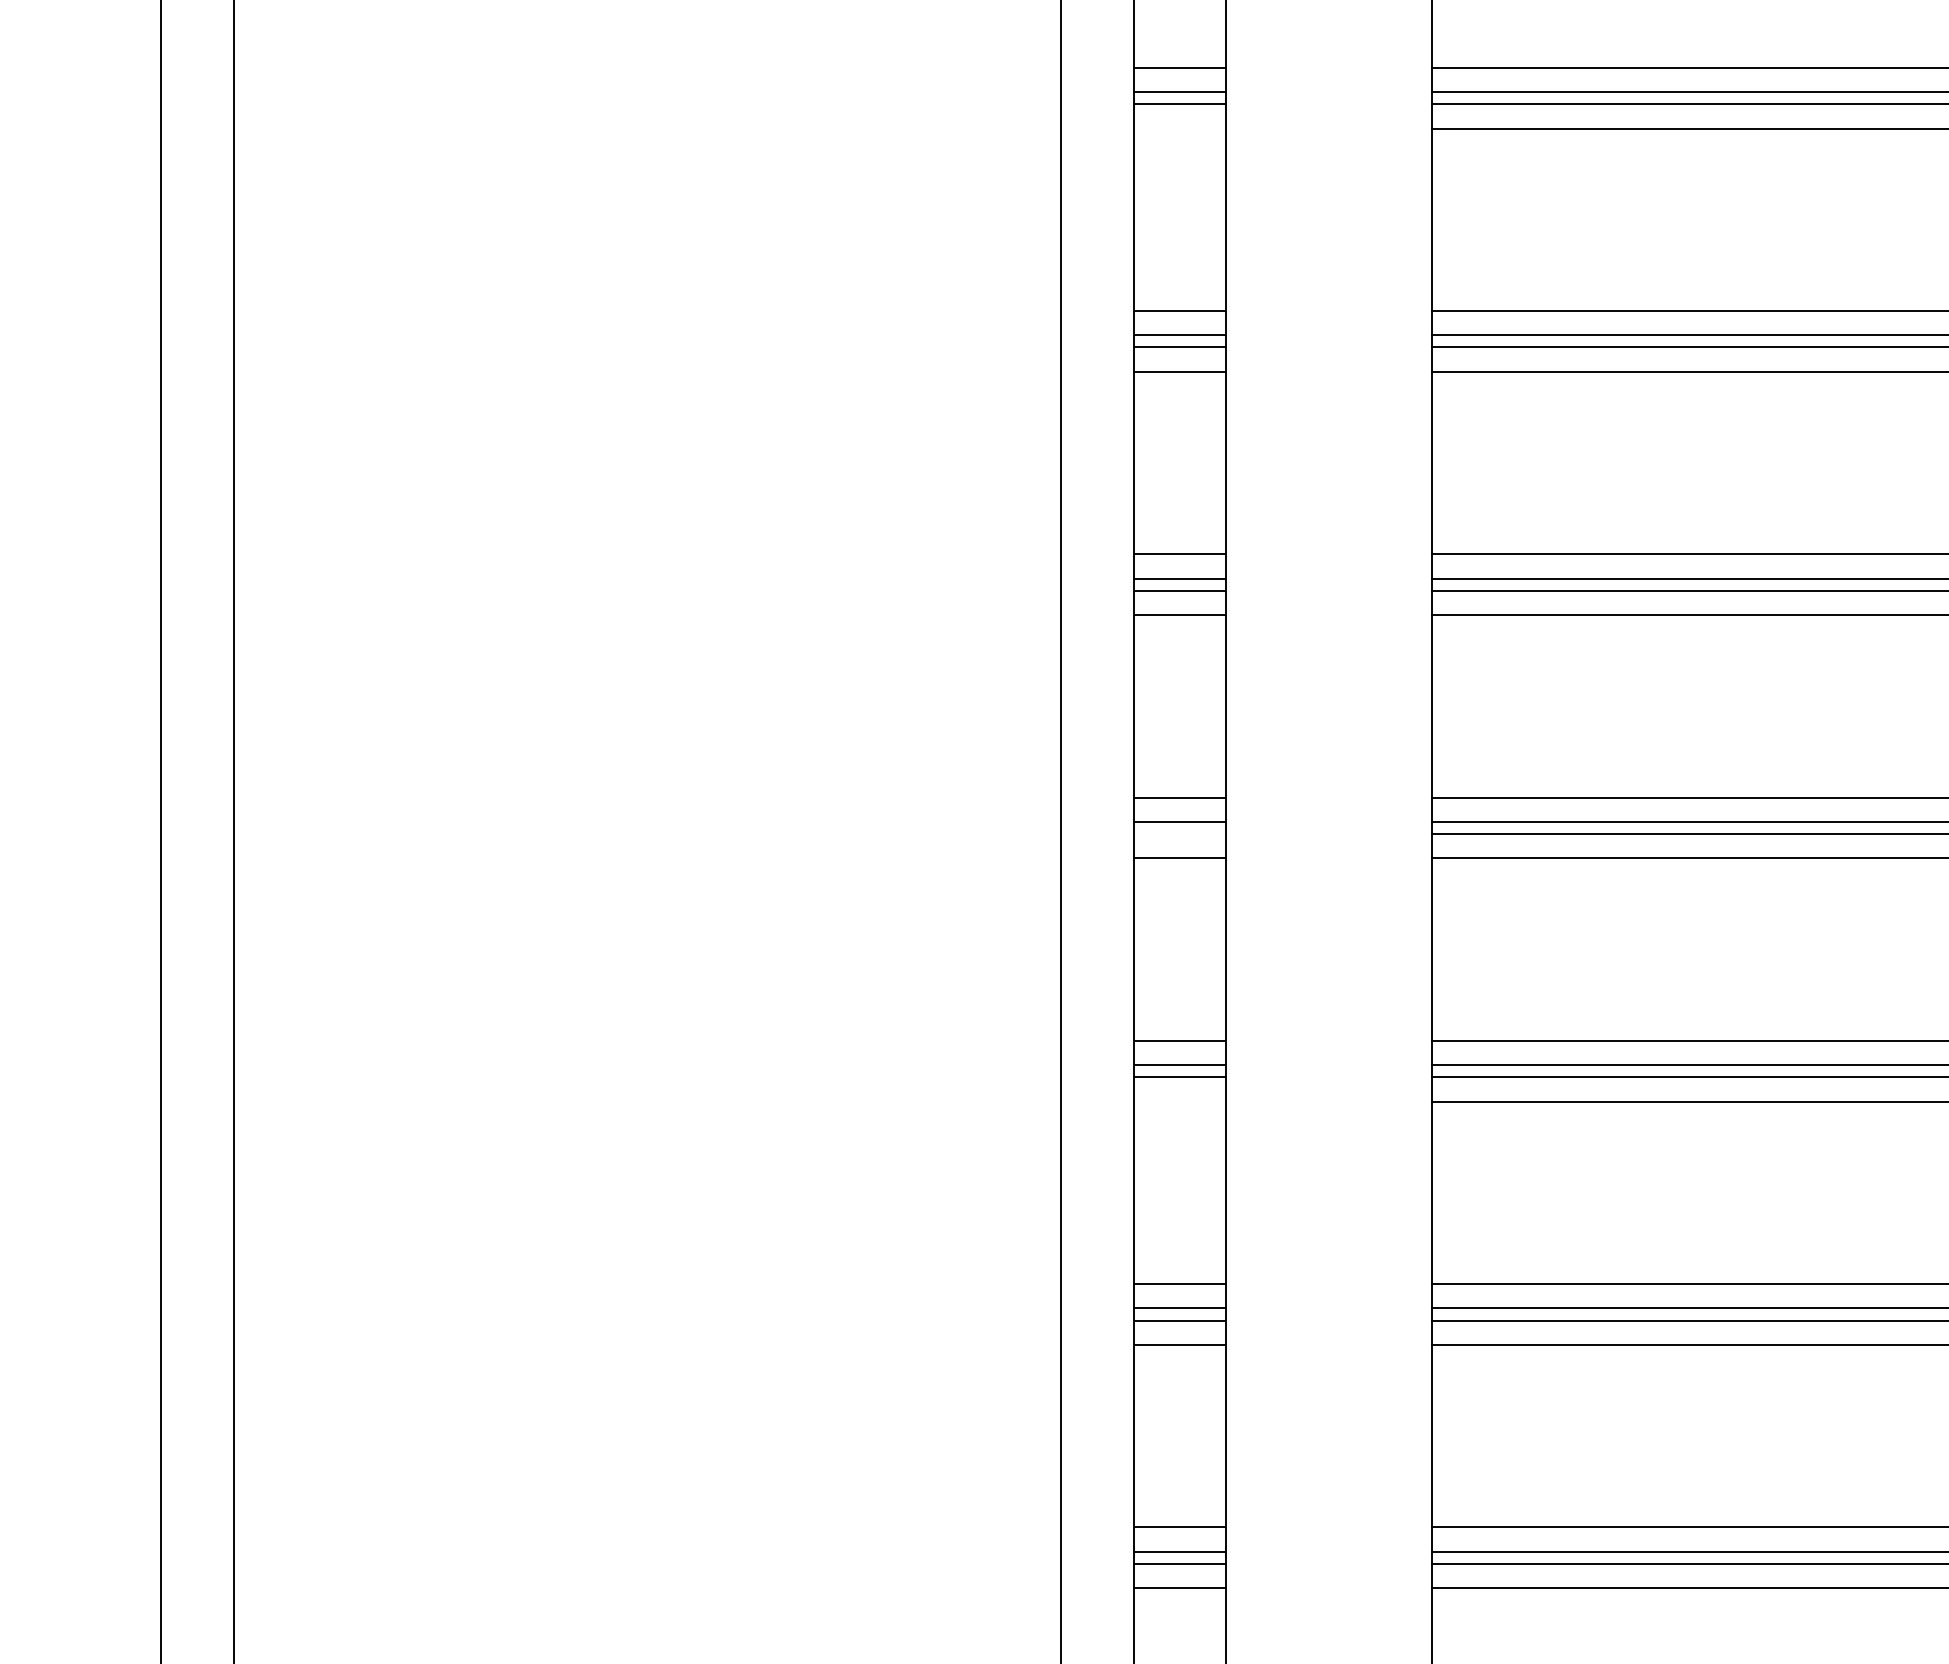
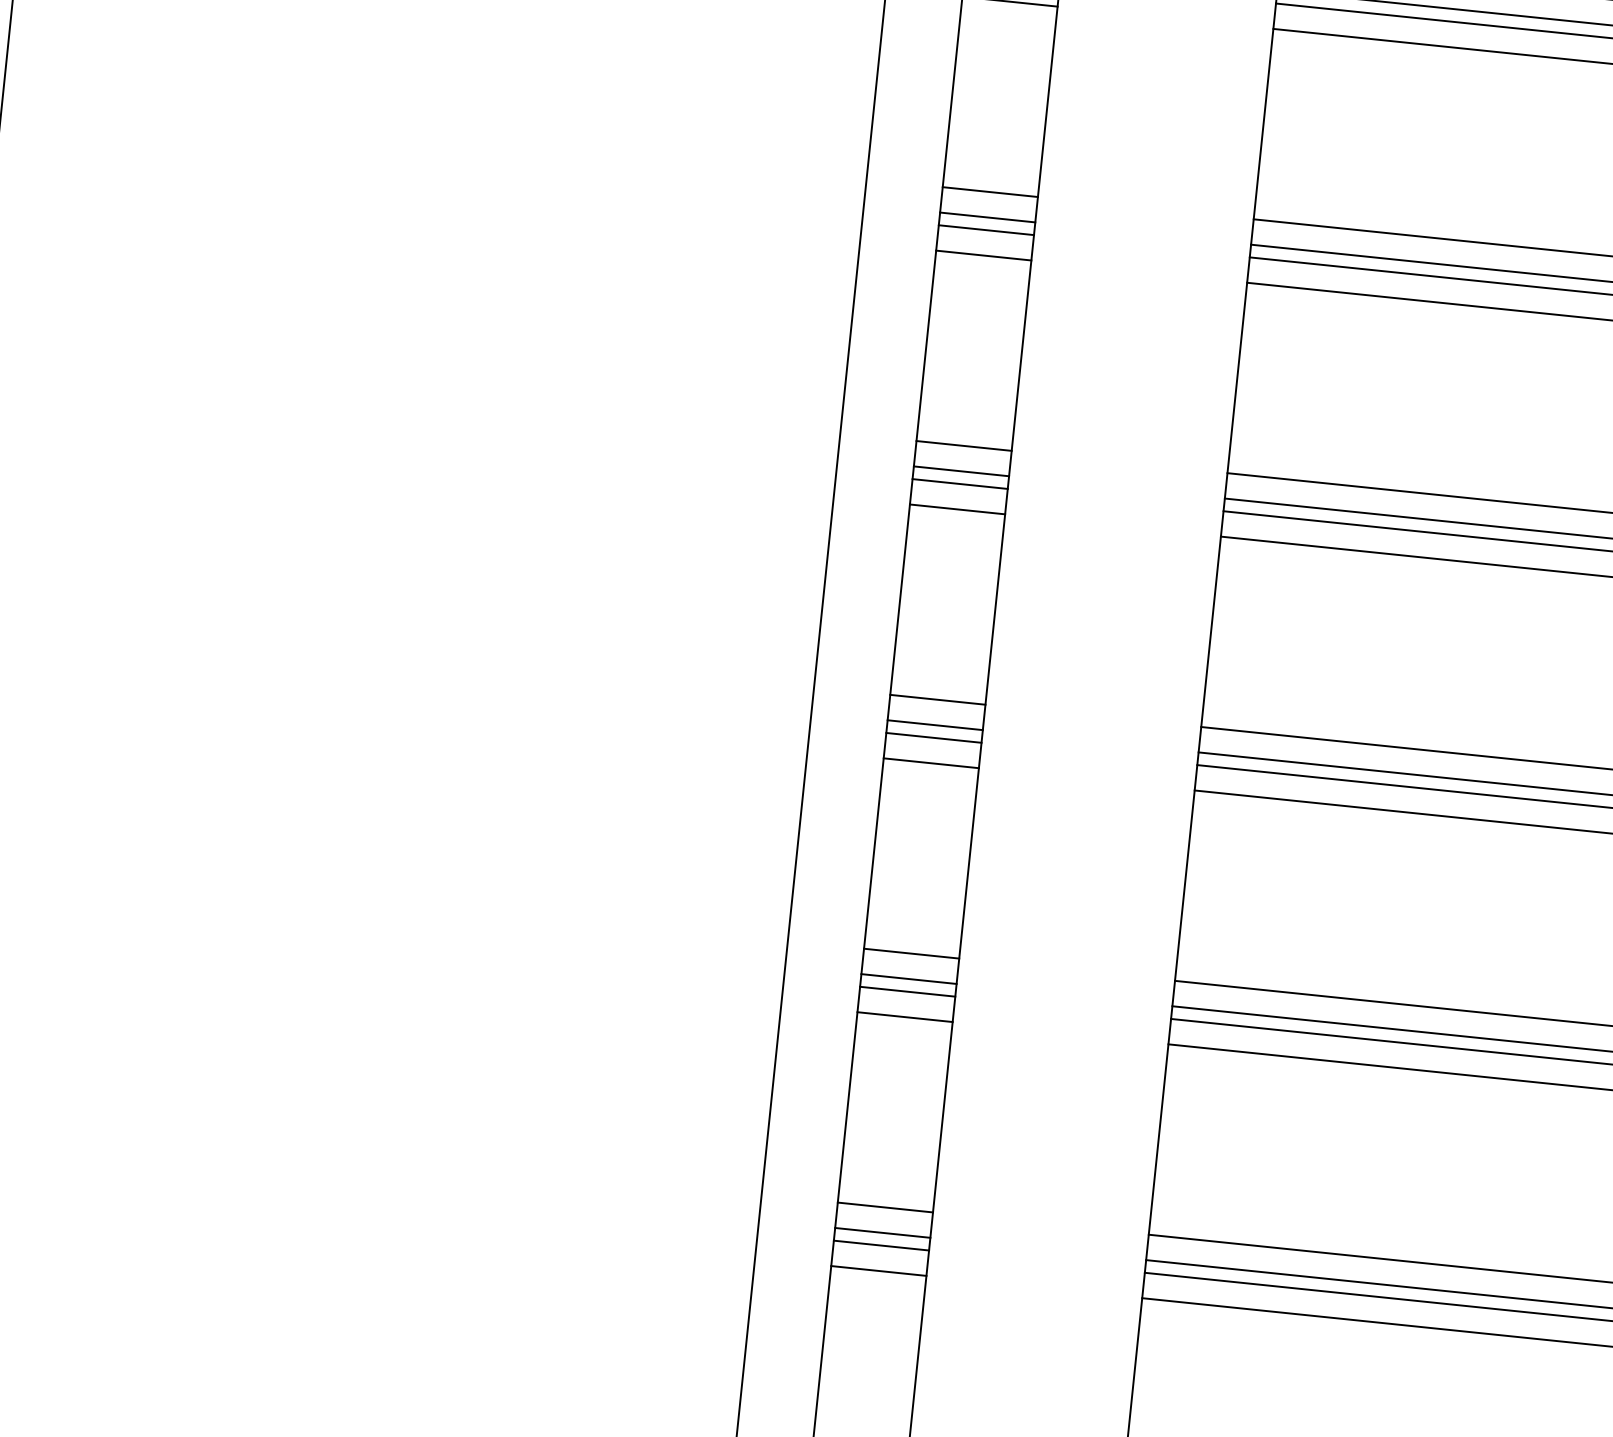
line: (1179, 128) -> (983, 255), added
line: (1179, 834) -> (907, 992), added
line: (1179, 1101) -> (878, 1270), added

